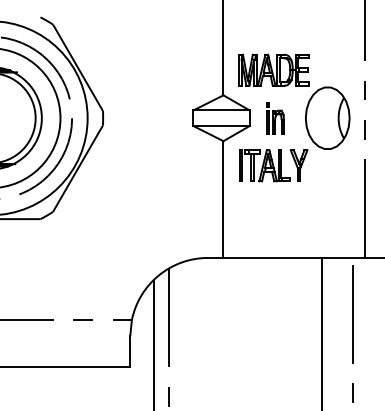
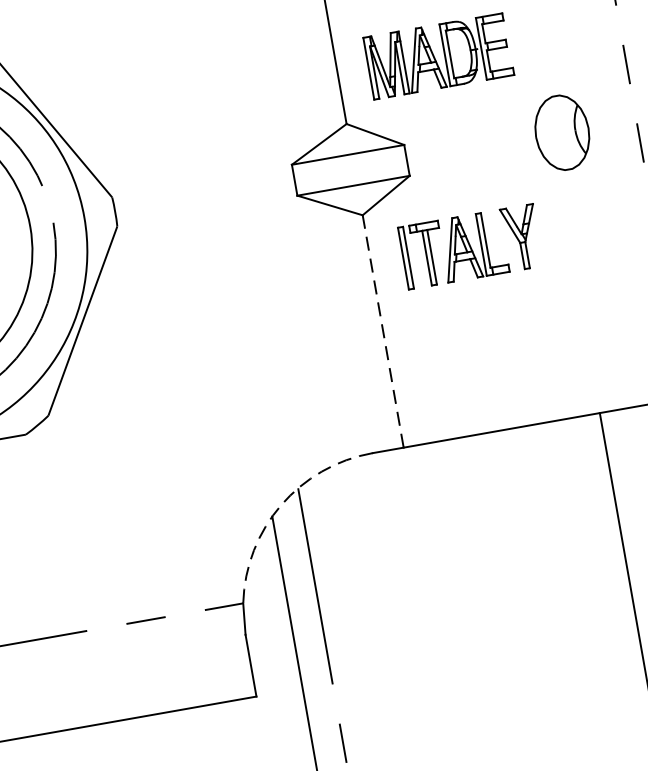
part: (327, 117) -> (561, 131), size x0.6
part: (275, 118) -> (458, 151), removed
line: (223, 199) -> (383, 331), solid -> dashed
arc: (158, 275) -> (280, 505), solid -> dashed

